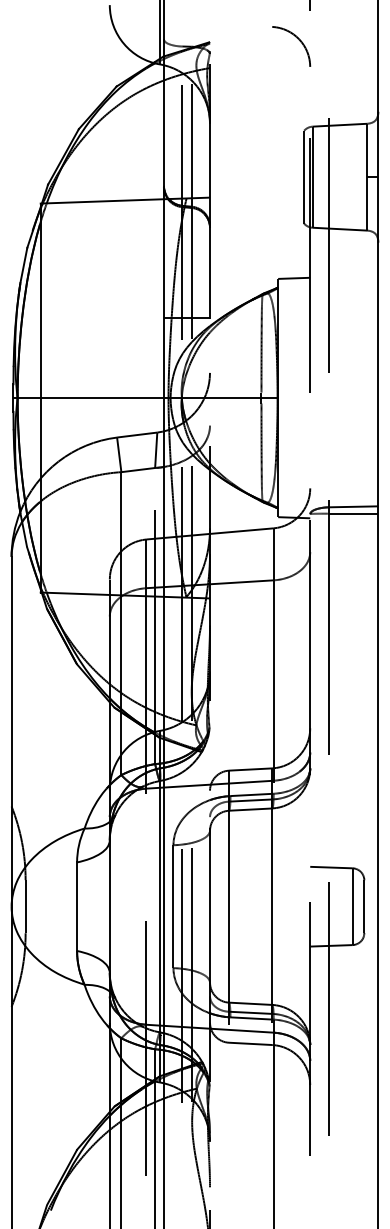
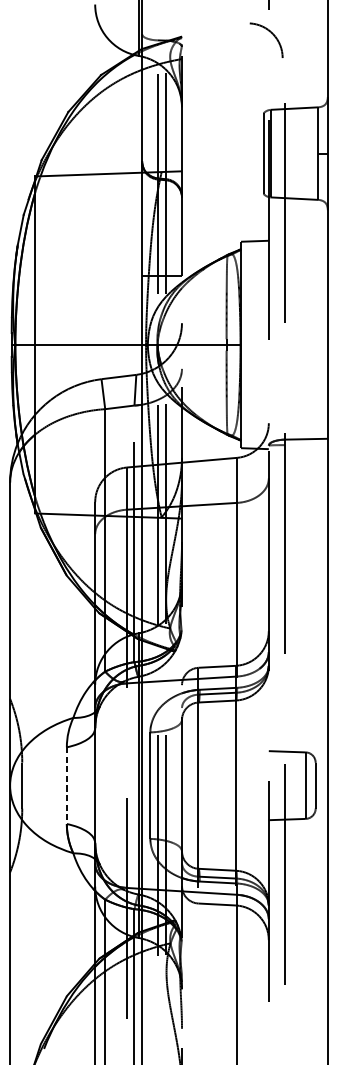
arc: (297, 39) -> (271, 34), moved
line: (353, 513) -> (306, 444), removed
line: (77, 907) -> (67, 786), solid -> dashed

